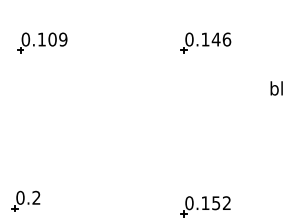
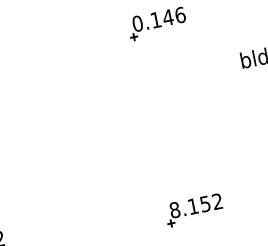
text: (189, 202) -> (174, 209), 0.152 -> 8.152

